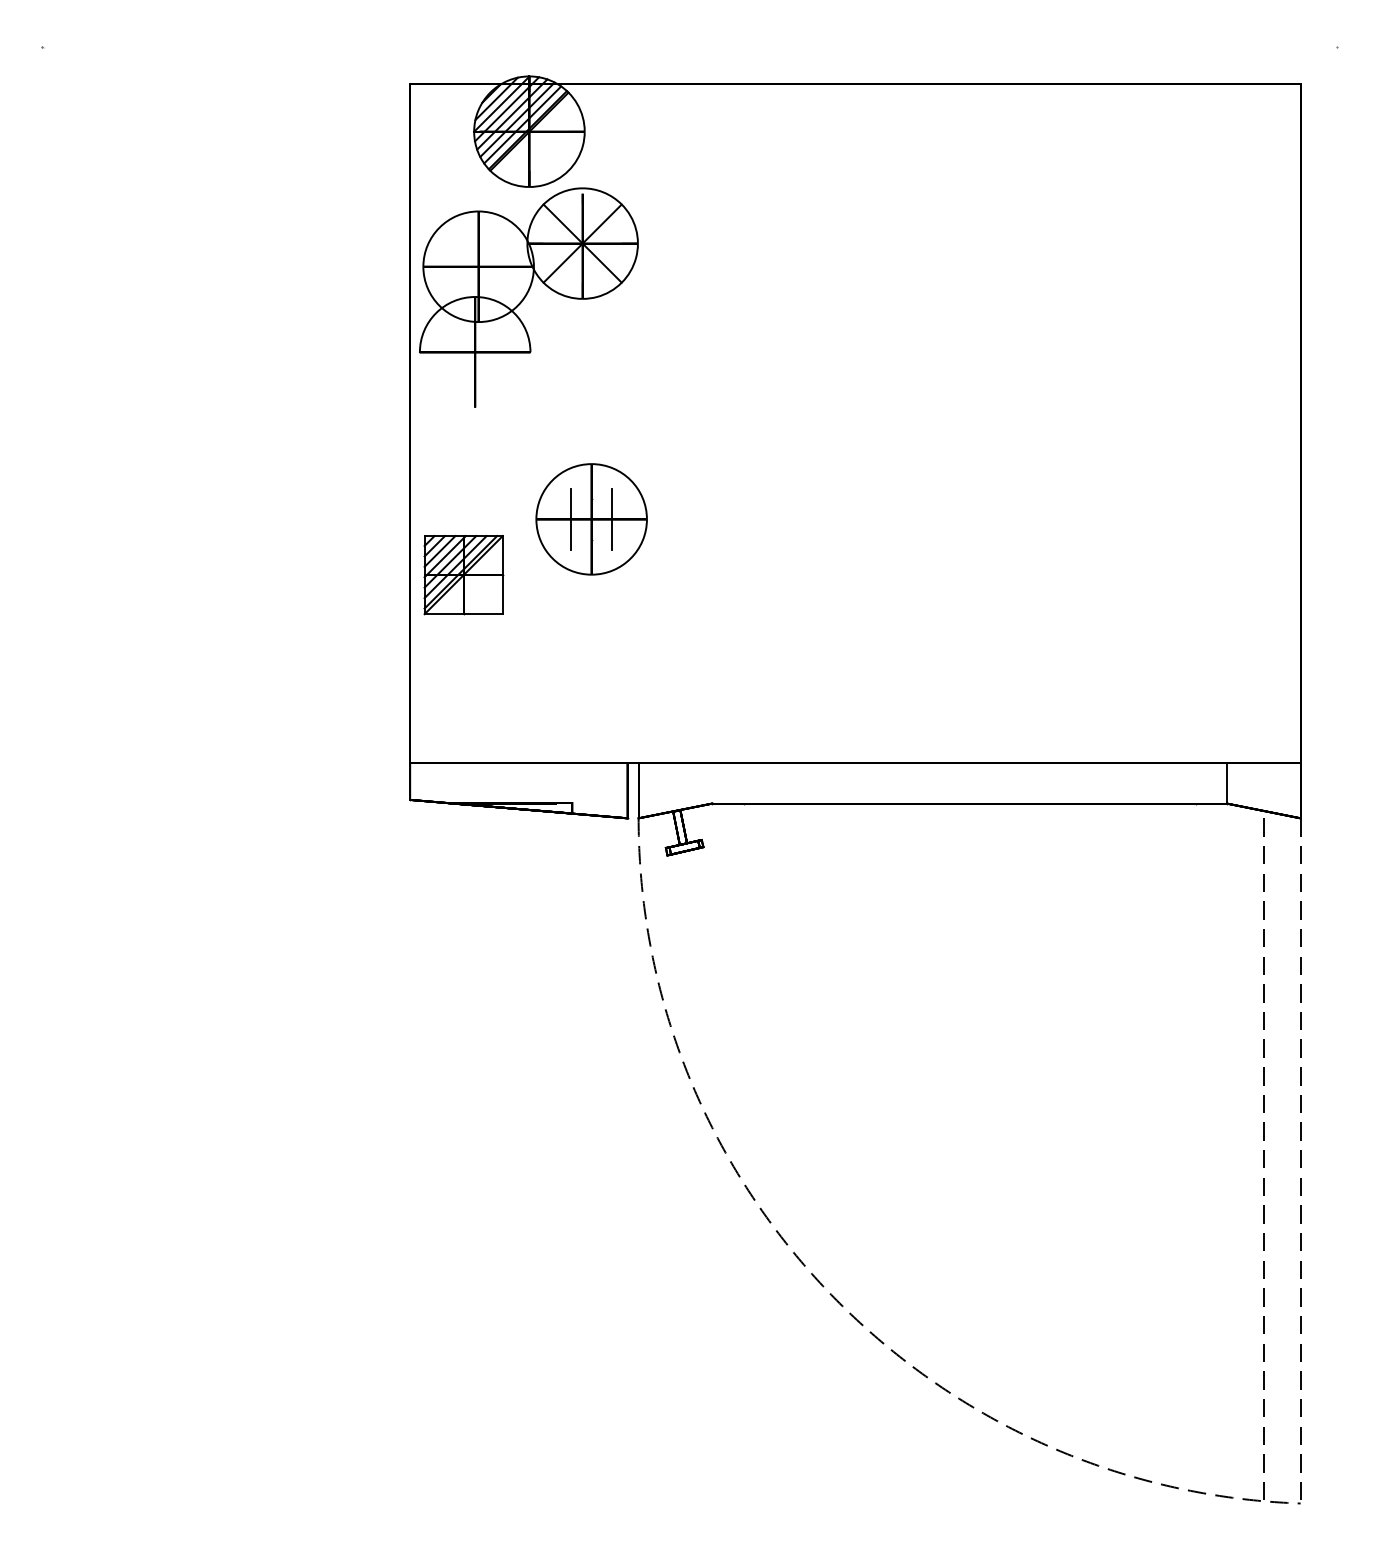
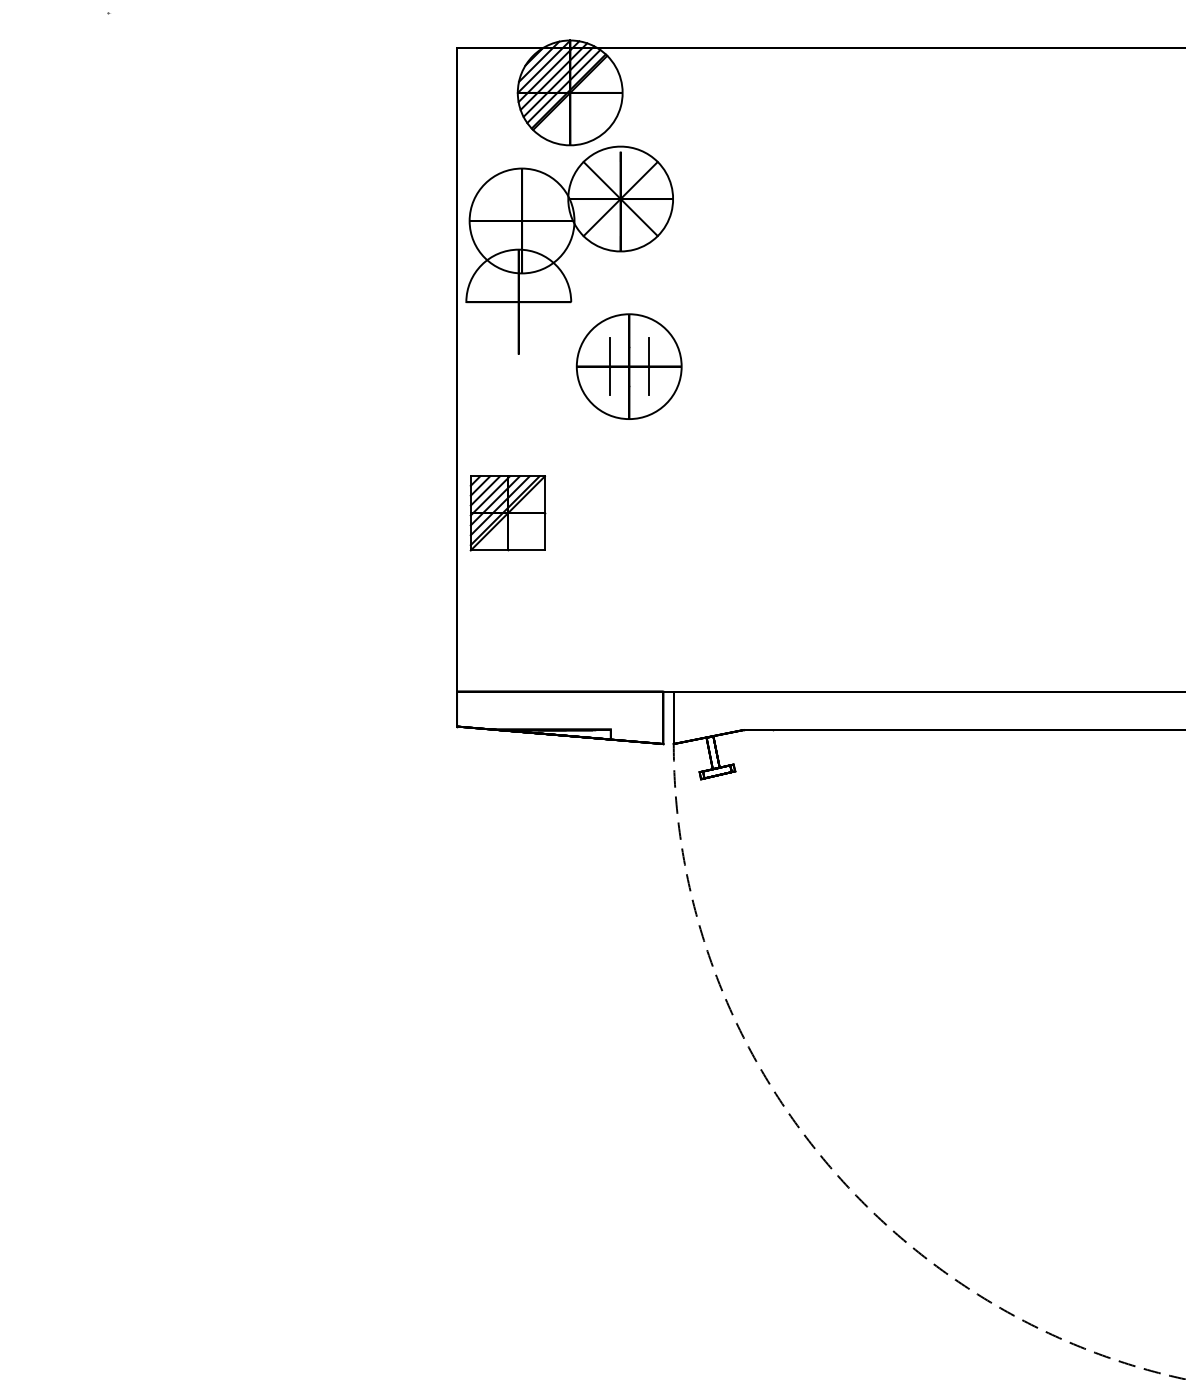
part: (591, 519) -> (629, 366), moved

